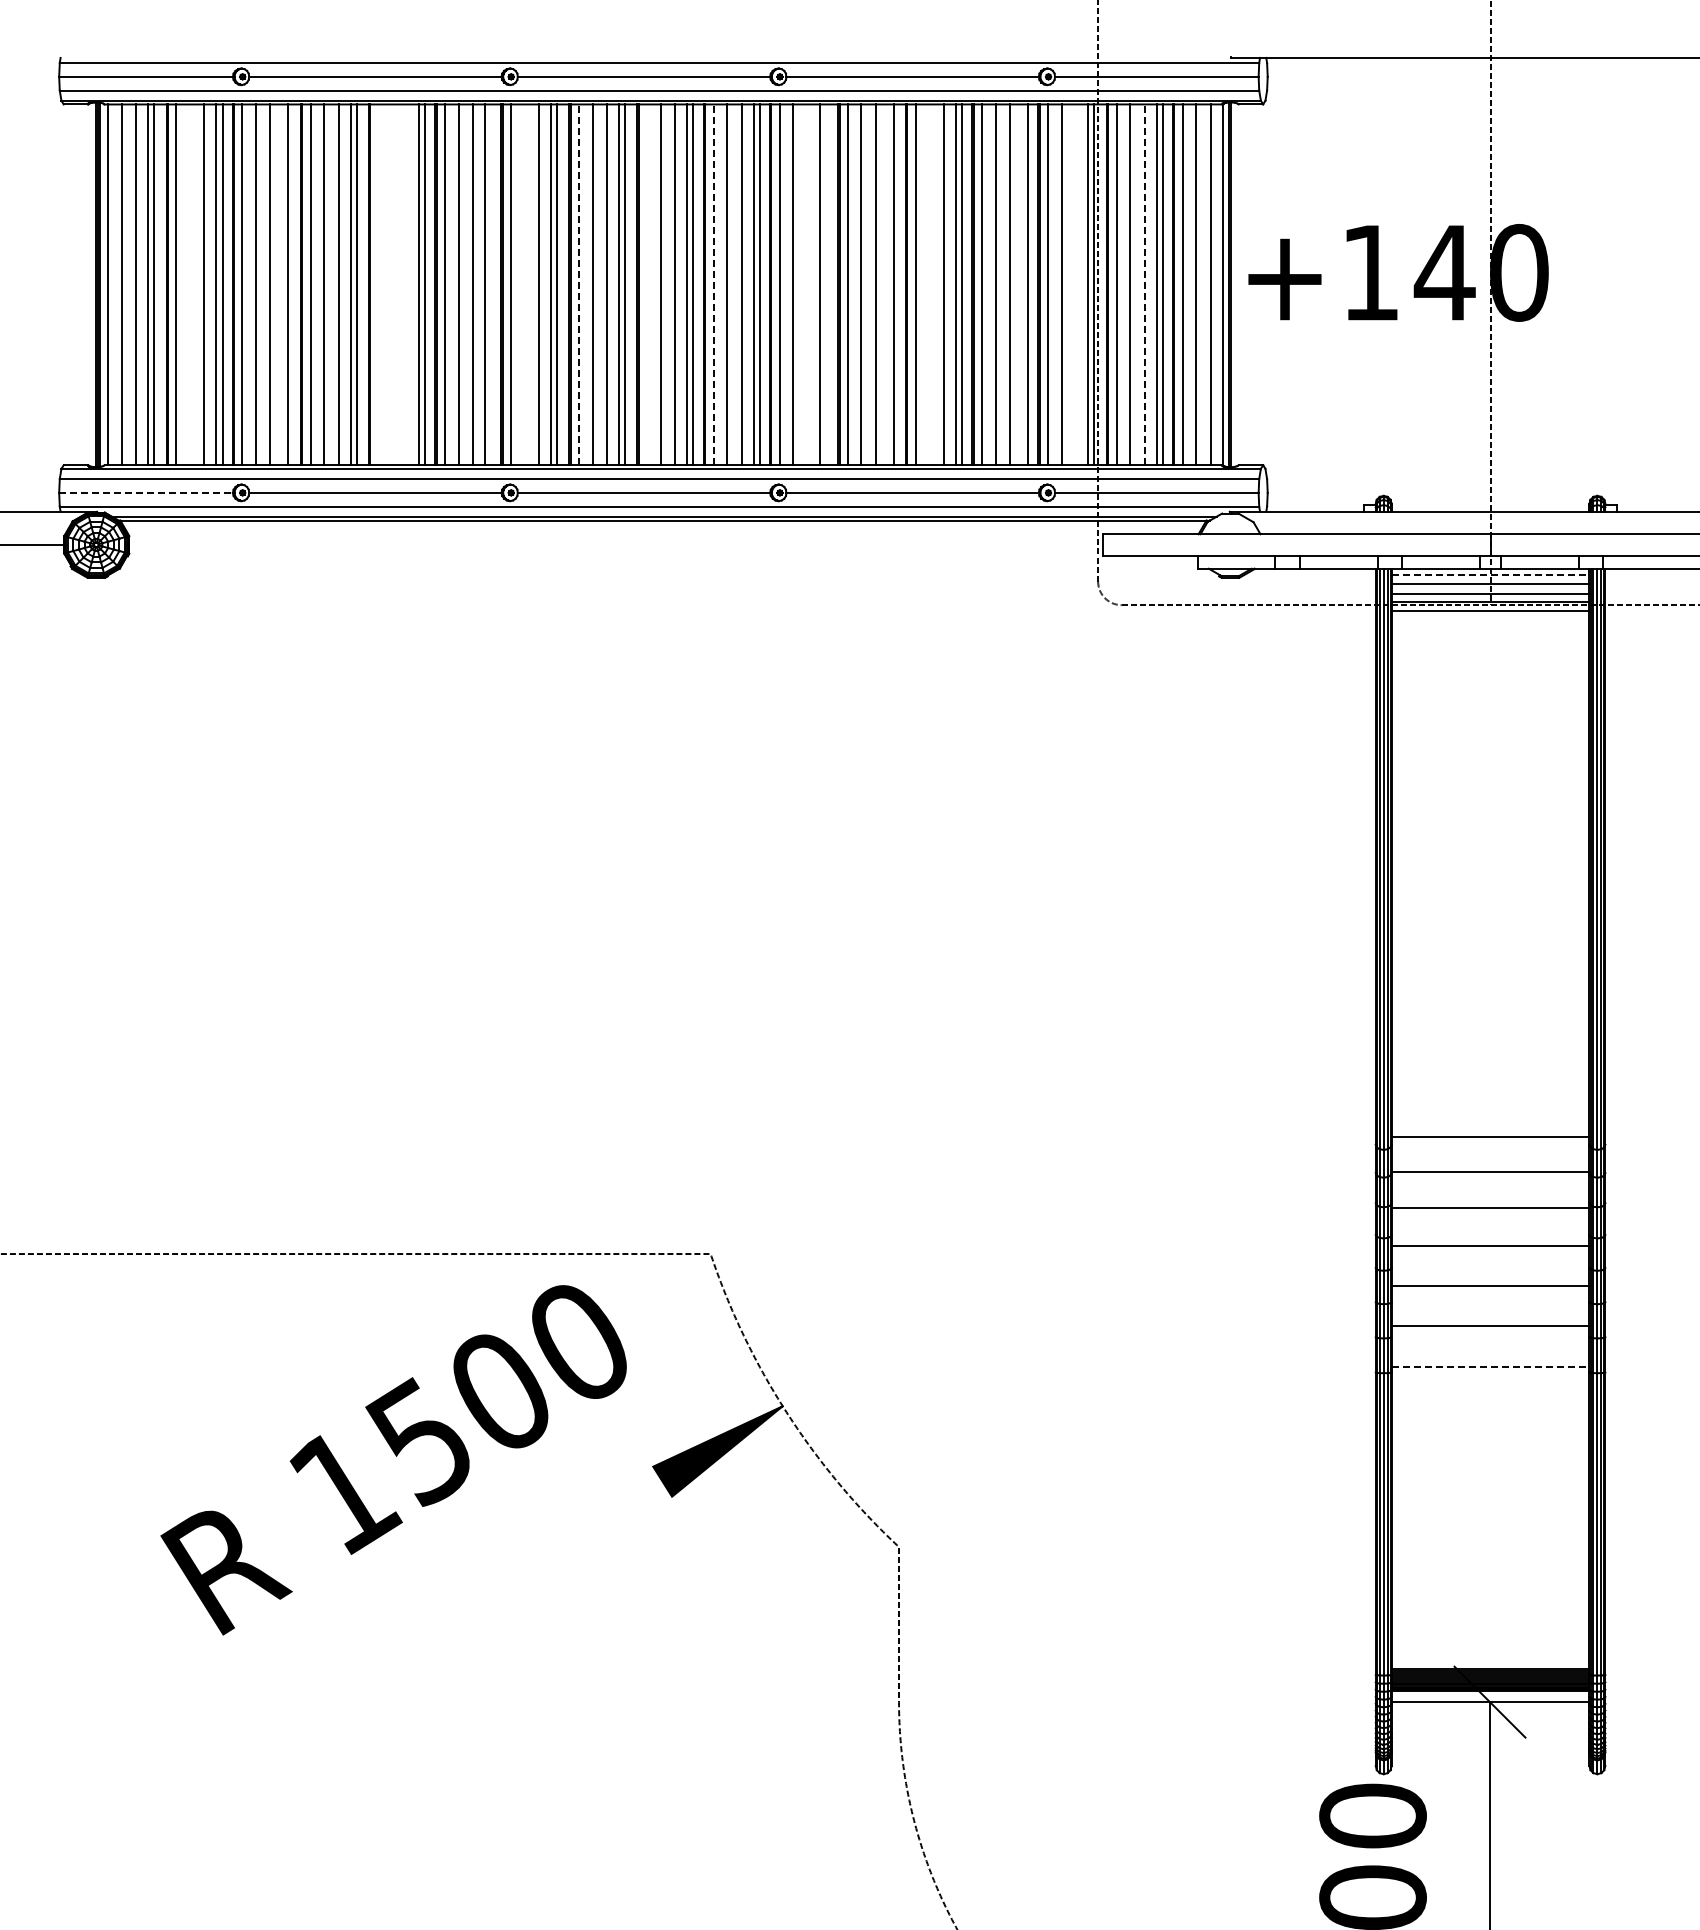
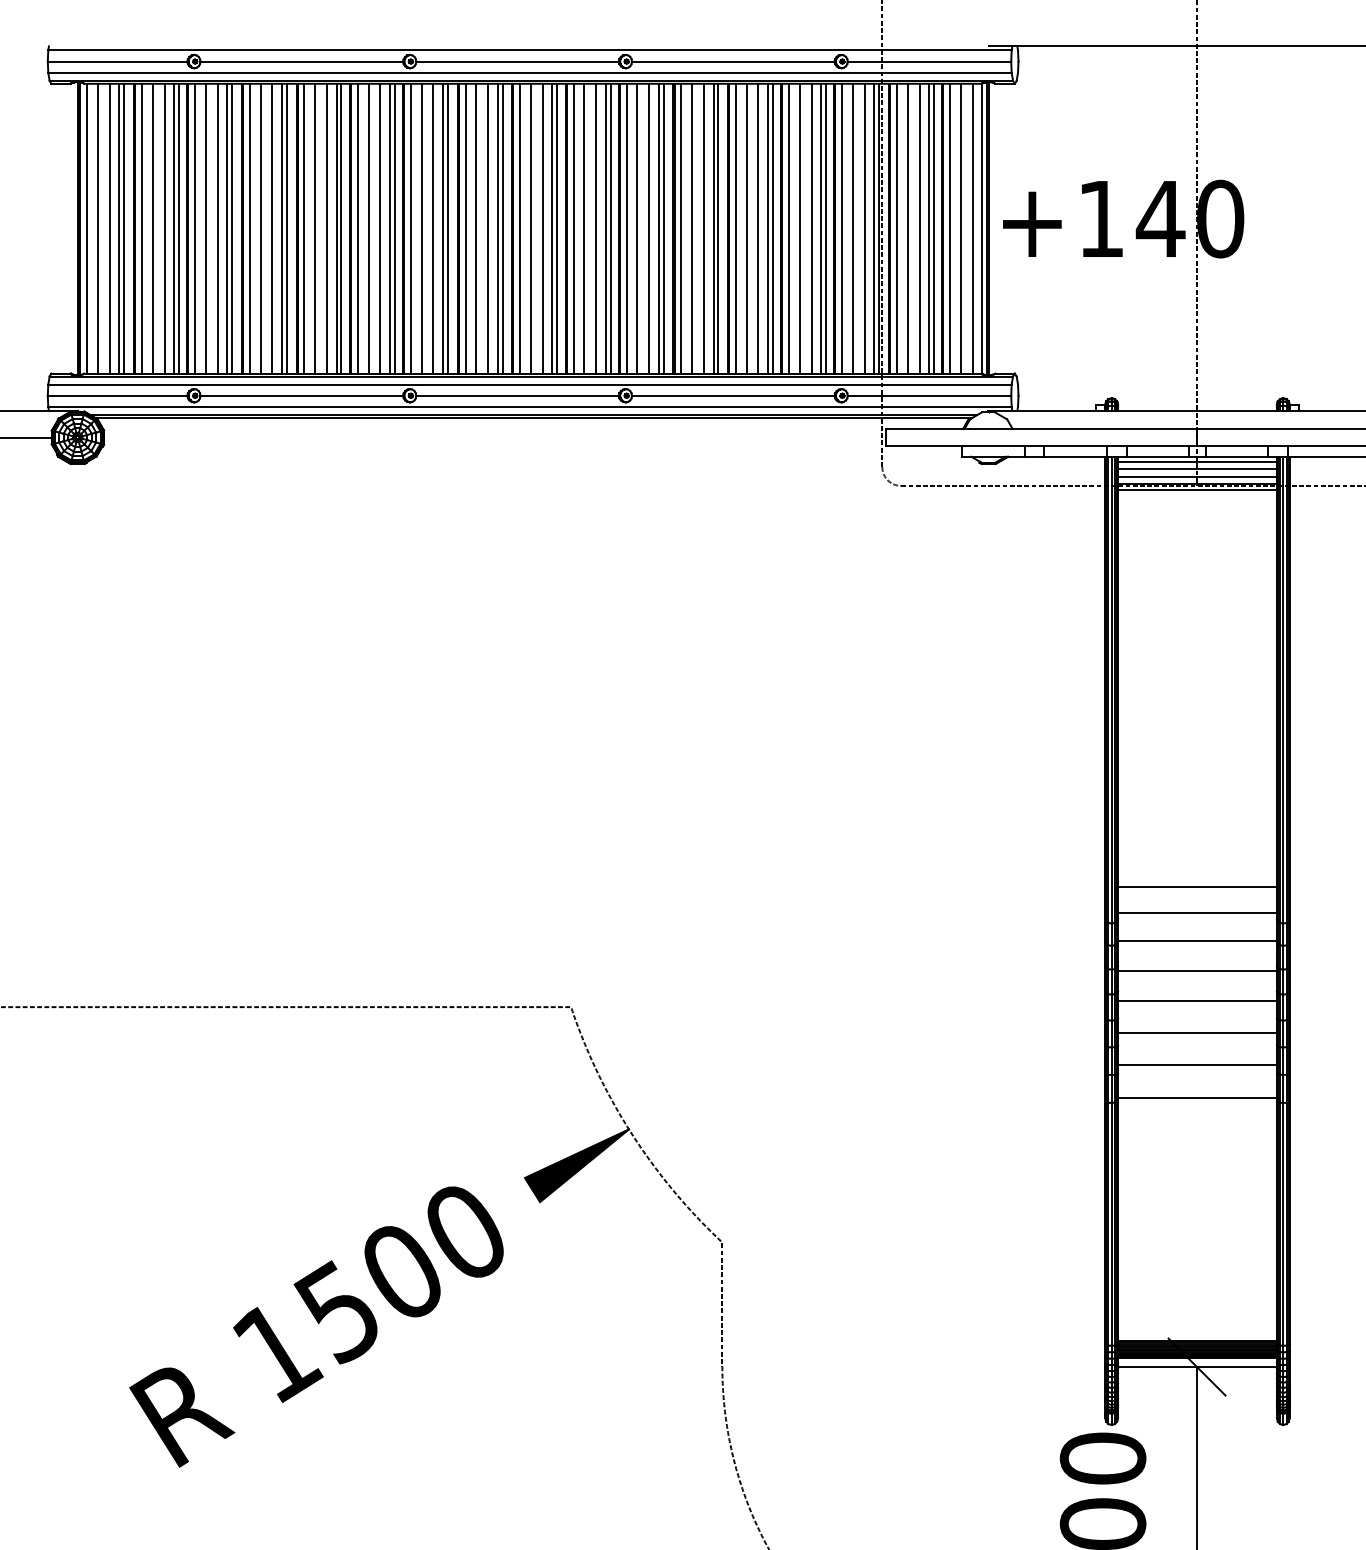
line: (189, 284) -> (152, 228), added
line: (282, 284) -> (227, 228), added
line: (378, 284) -> (304, 228), added
line: (392, 284) -> (315, 228), added
line: (406, 284) -> (326, 228), added
line: (491, 284) -> (395, 228), added
line: (524, 284) -> (421, 228), added
line: (579, 284) -> (465, 228), dashed -> solid
line: (647, 284) -> (520, 228), added
line: (713, 284) -> (573, 228), dashed -> solid
line: (807, 284) -> (648, 228), added
line: (825, 284) -> (663, 228), added
line: (887, 284) -> (713, 228), added
line: (929, 284) -> (746, 228), added
line: (1022, 284) -> (821, 228), added
line: (1076, 284) -> (864, 228), added
line: (1144, 284) -> (919, 228), dashed -> solid
line: (146, 492) -> (117, 395), dashed -> solid
line: (1490, 575) -> (1197, 462), dashed -> solid
line: (1490, 1104) -> (1197, 887), added
line: (1490, 1367) -> (1197, 1098), dashed -> solid
text: (393, 1460) -> (316, 1327), moved

